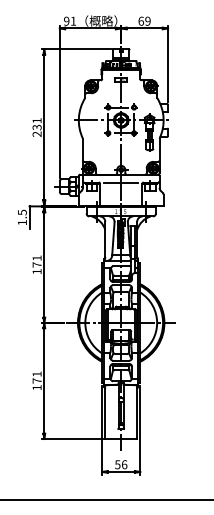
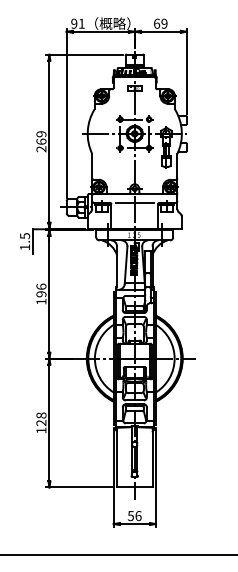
text: (37, 123) -> (41, 137), 231 -> 269
text: (37, 261) -> (41, 290), 171 -> 196
text: (37, 377) -> (41, 419), 171 -> 128

